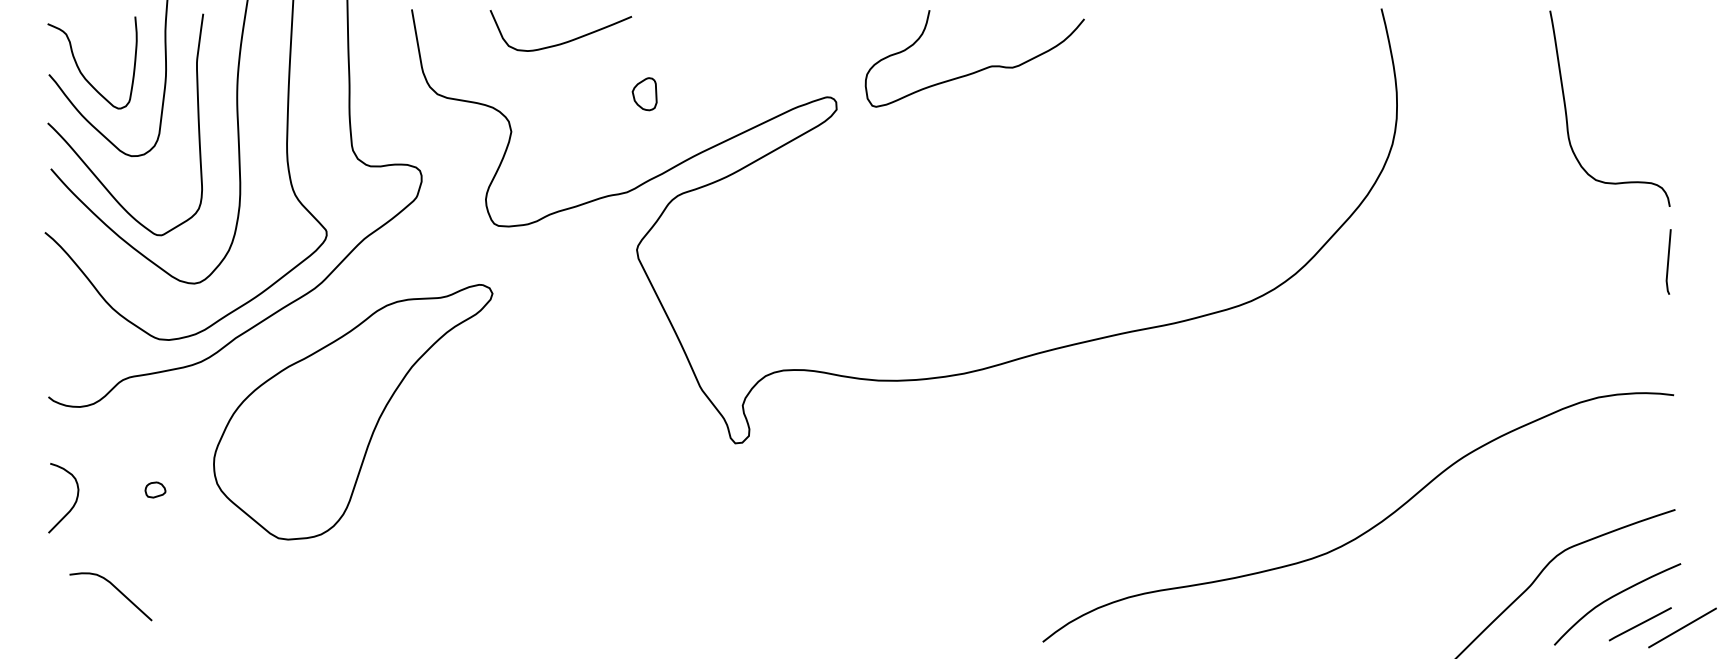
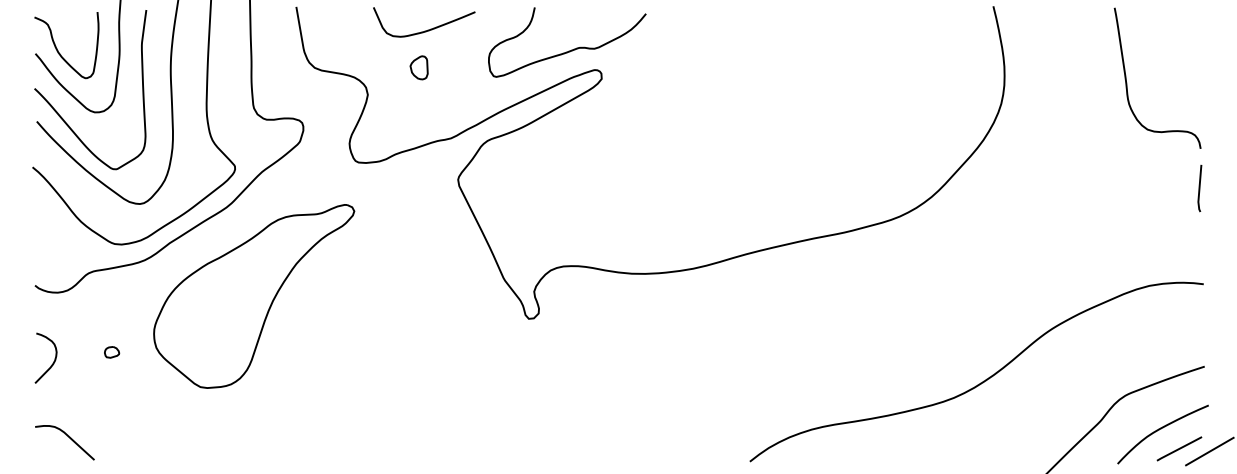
curve: (565, 41) -> (427, 29), moved
curve: (979, 69) -> (570, 50), moved
part: (644, 94) -> (419, 68), moved
curve: (116, 589) -> (68, 437), moved

